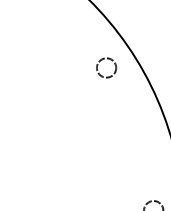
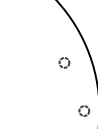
circle: (106, 67) -> (64, 62), moved

